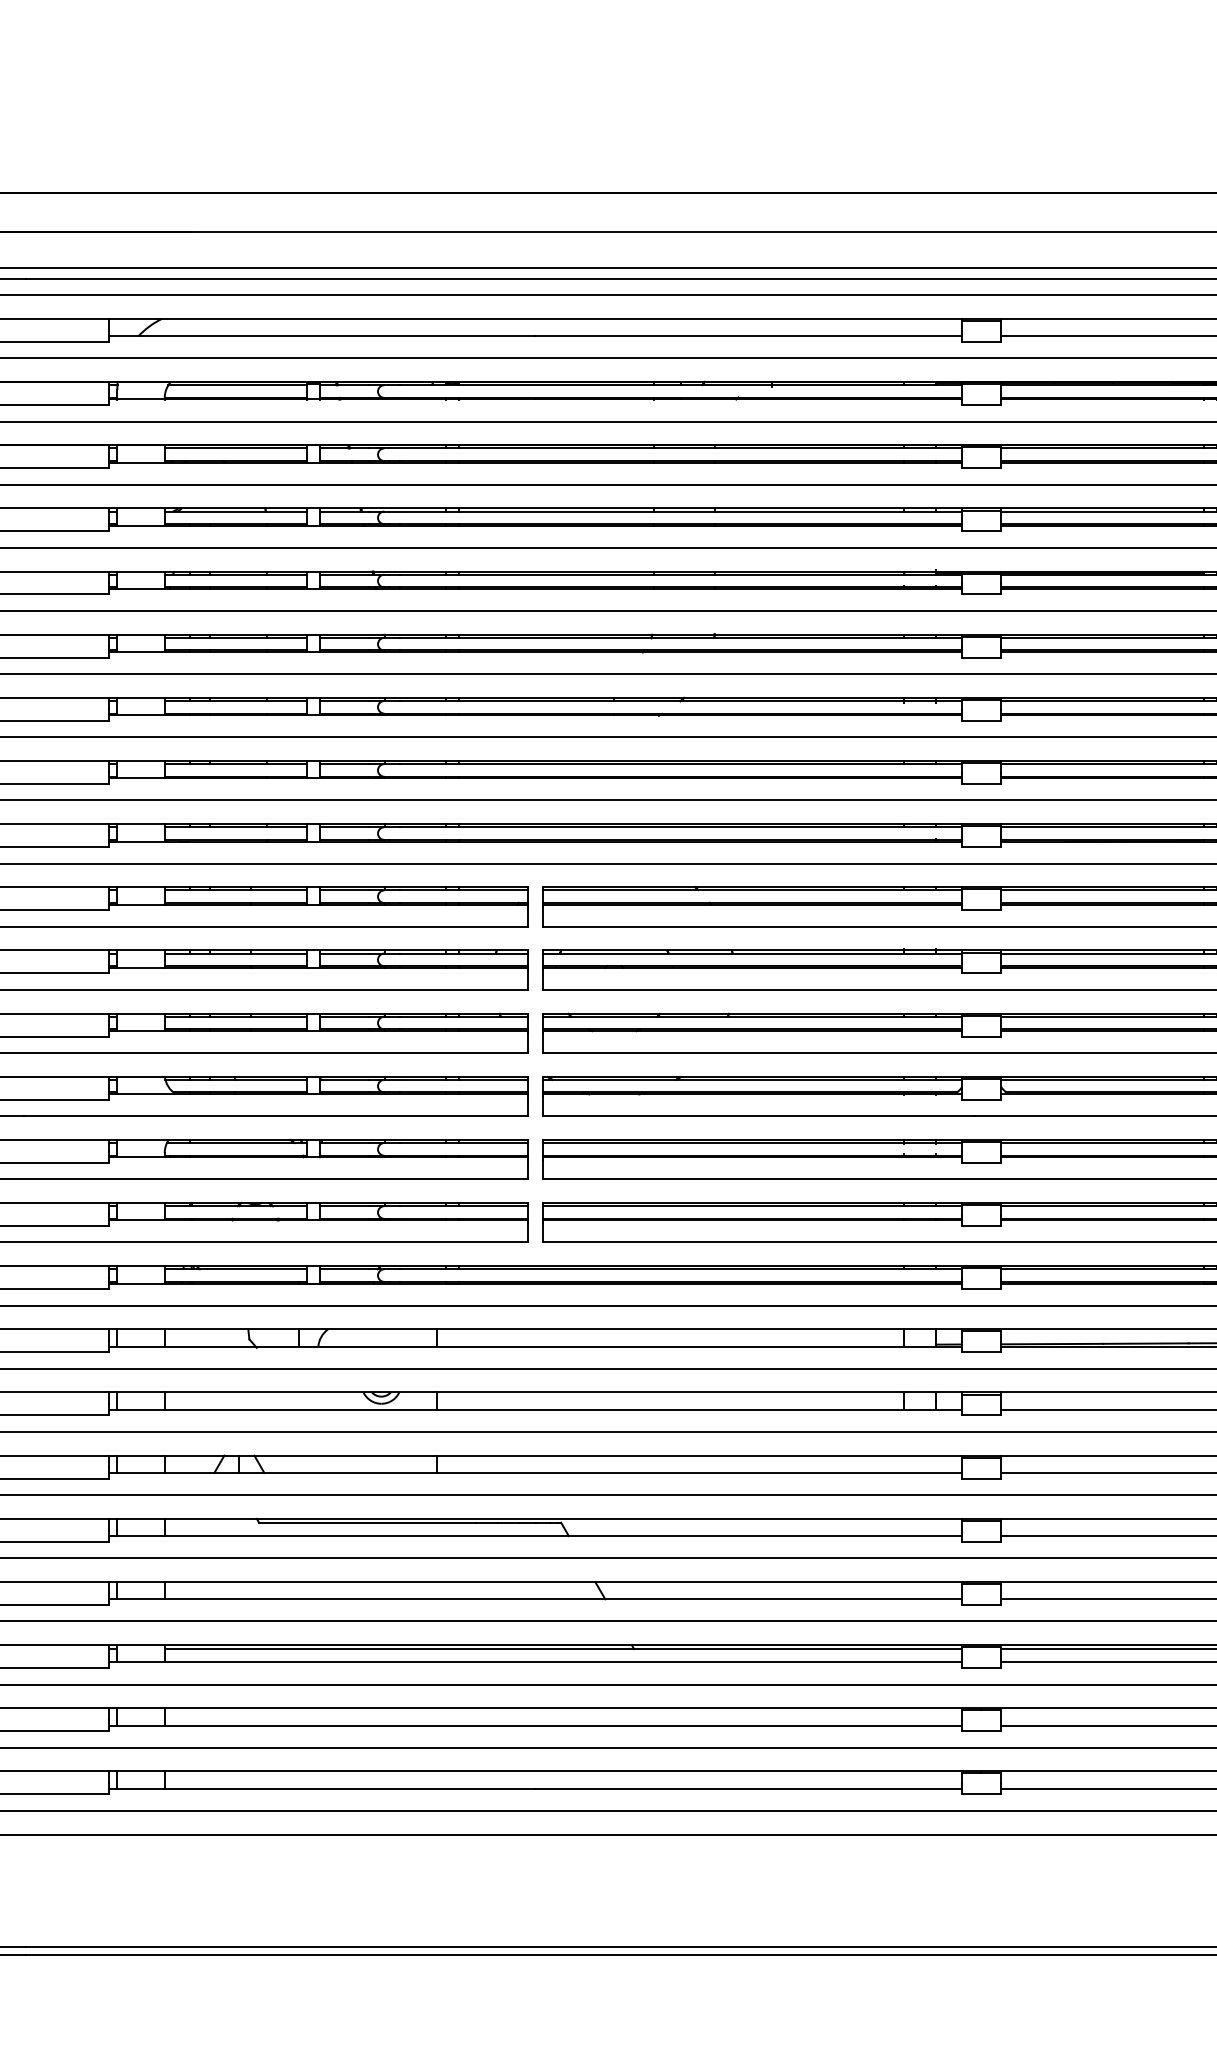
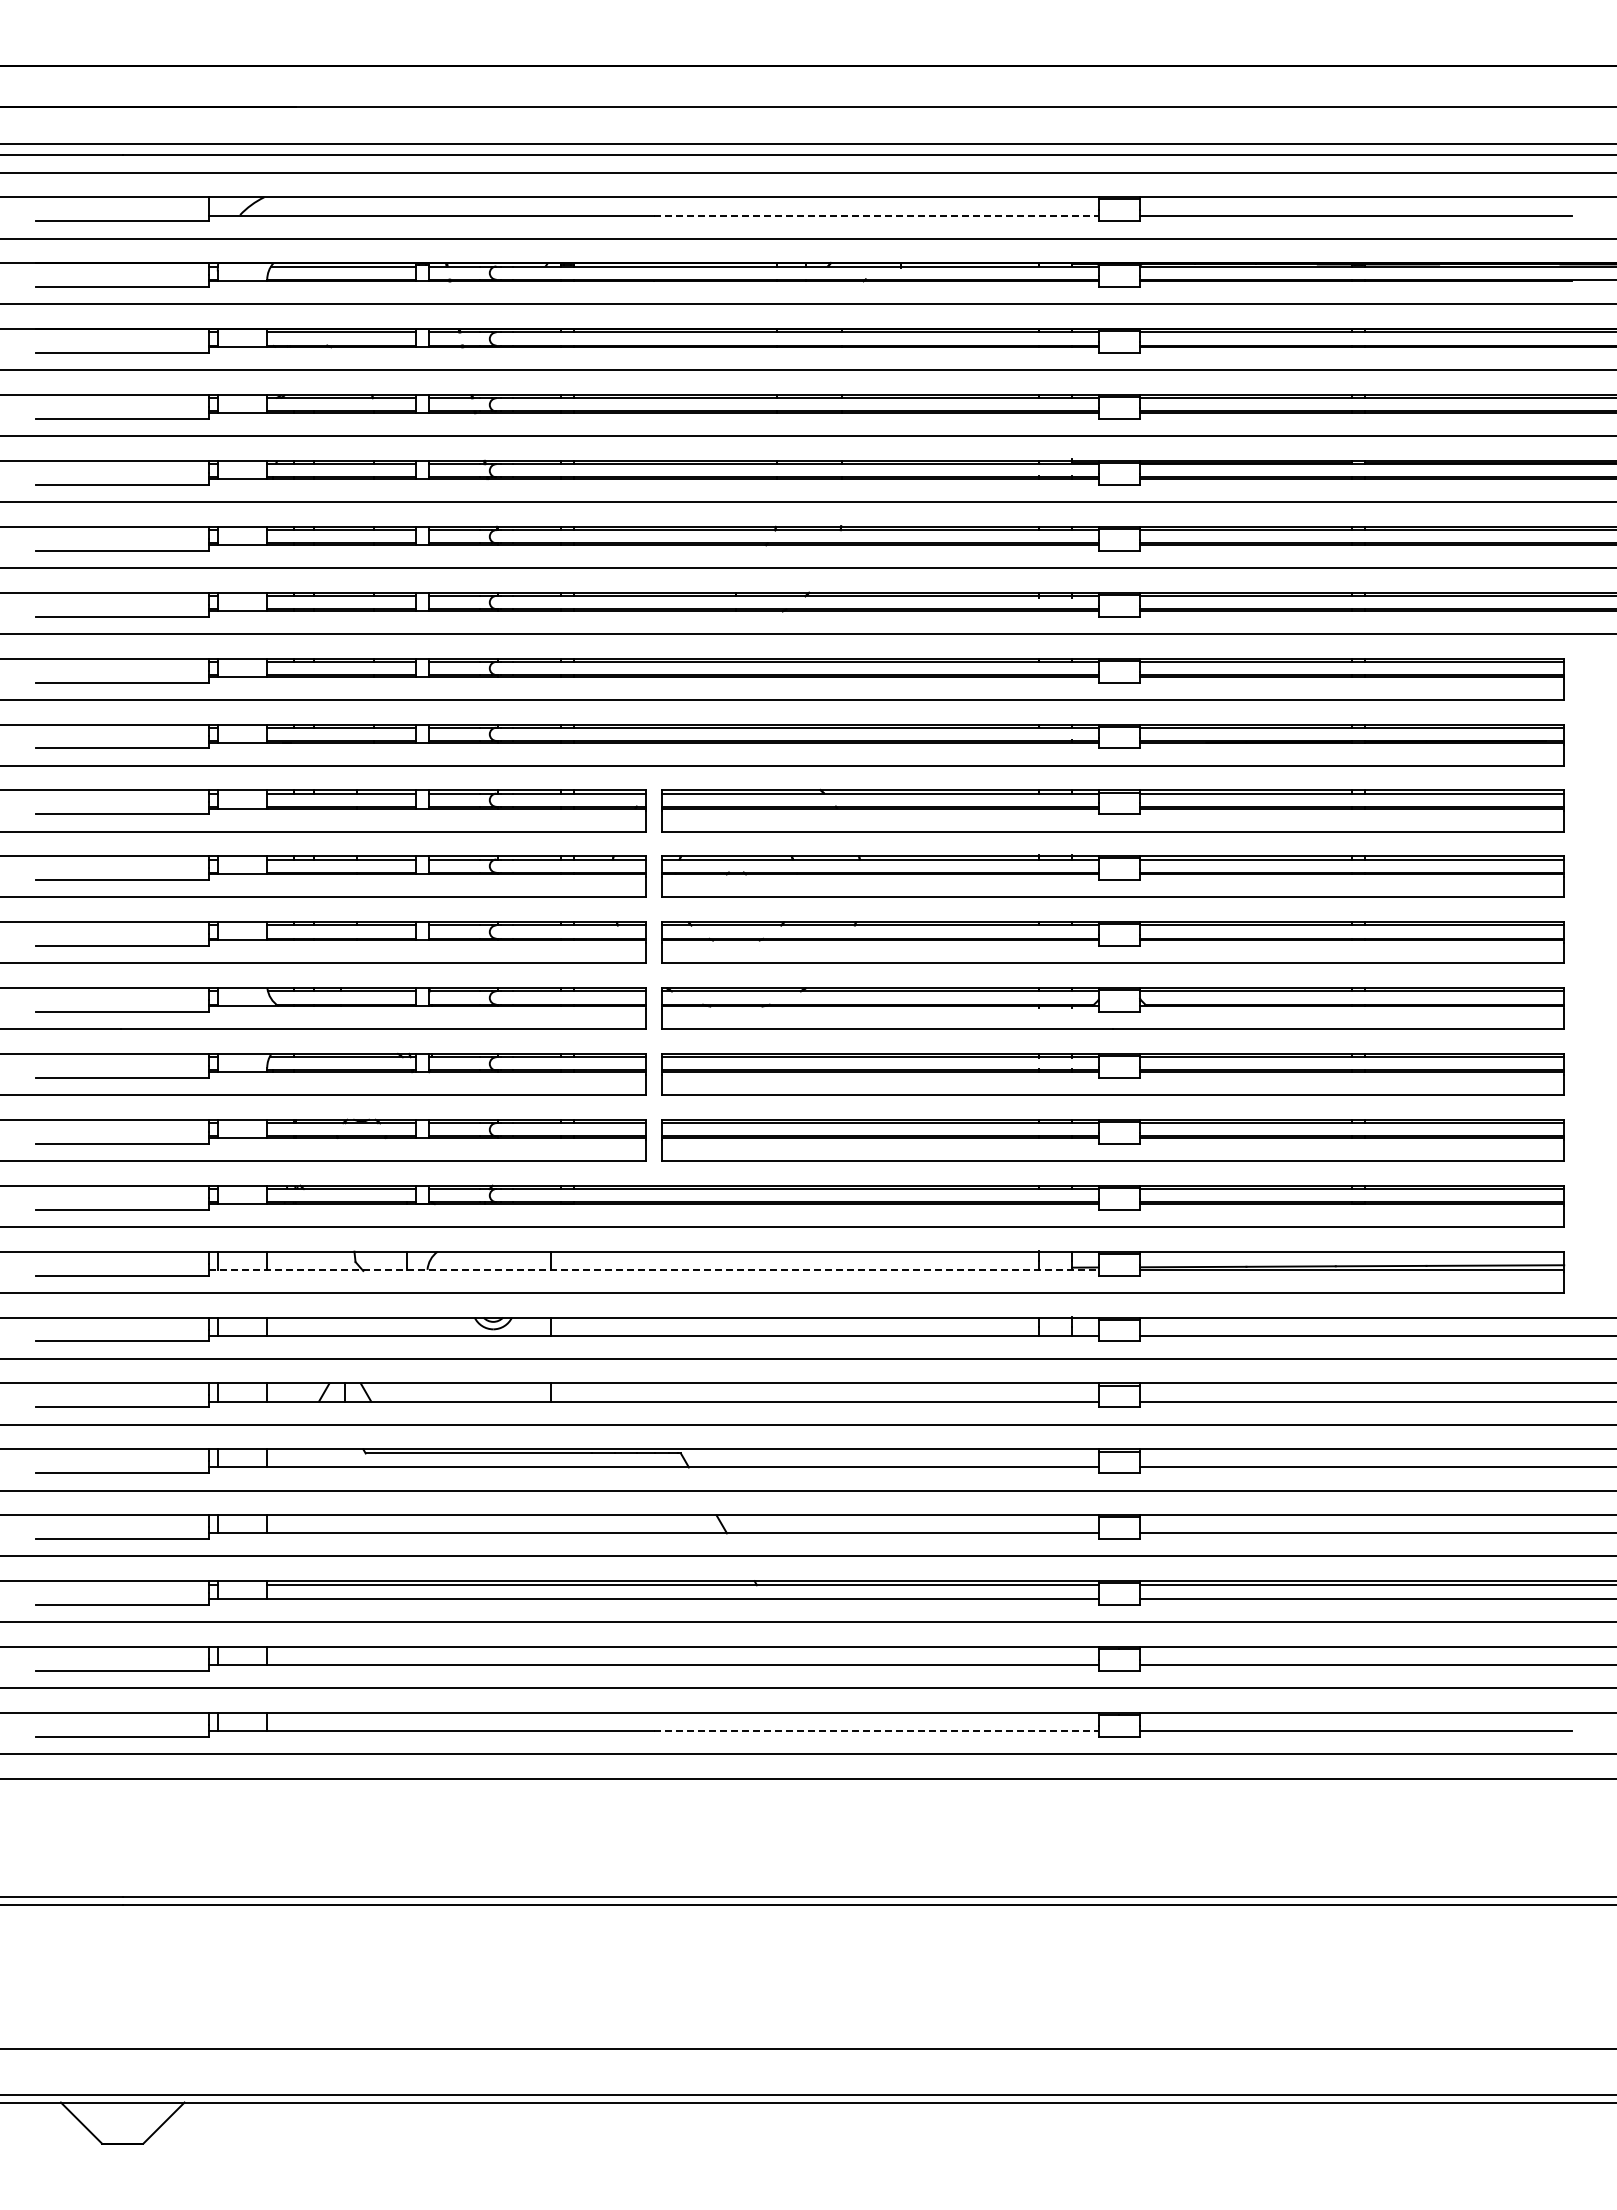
line: (748, 336) -> (876, 215), solid -> dashed
line: (535, 1346) -> (654, 1269), solid -> dashed
line: (748, 1789) -> (876, 1731), solid -> dashed

